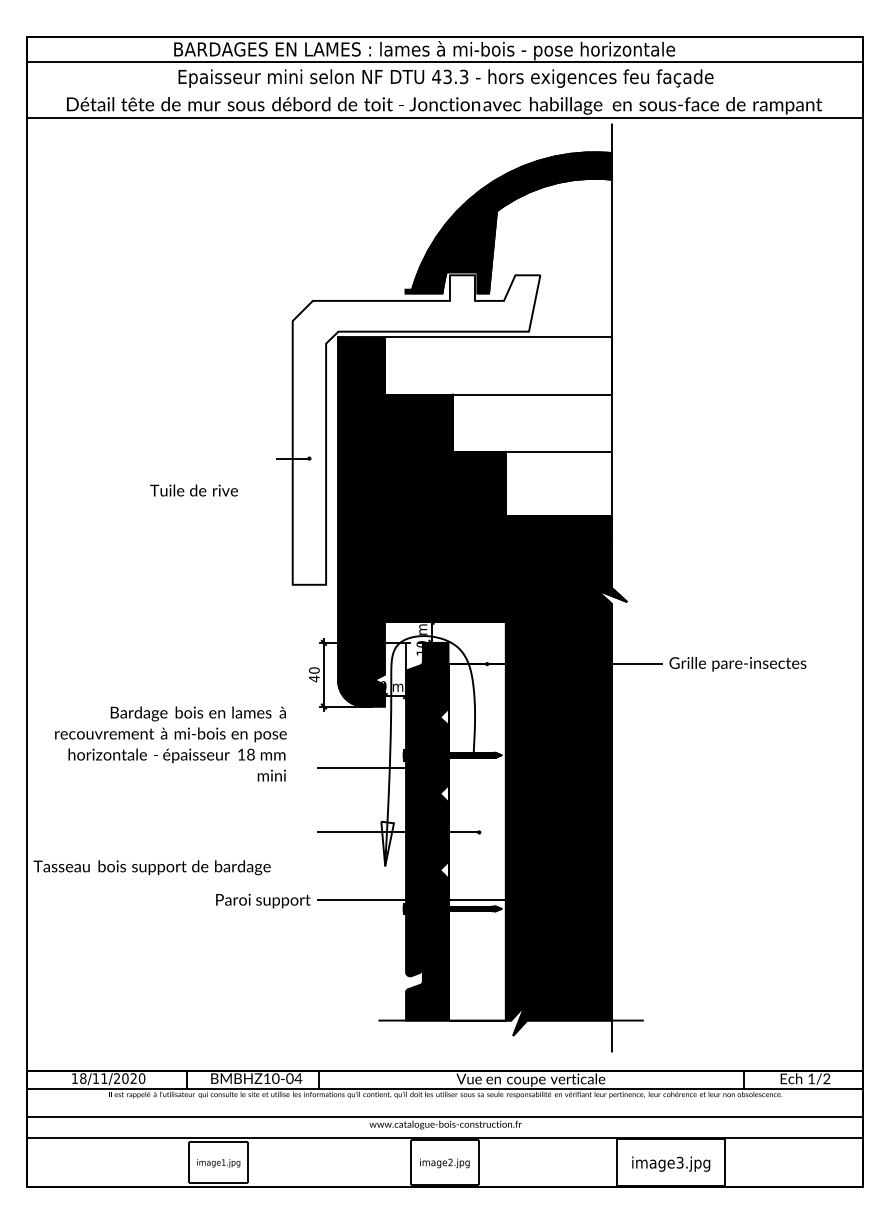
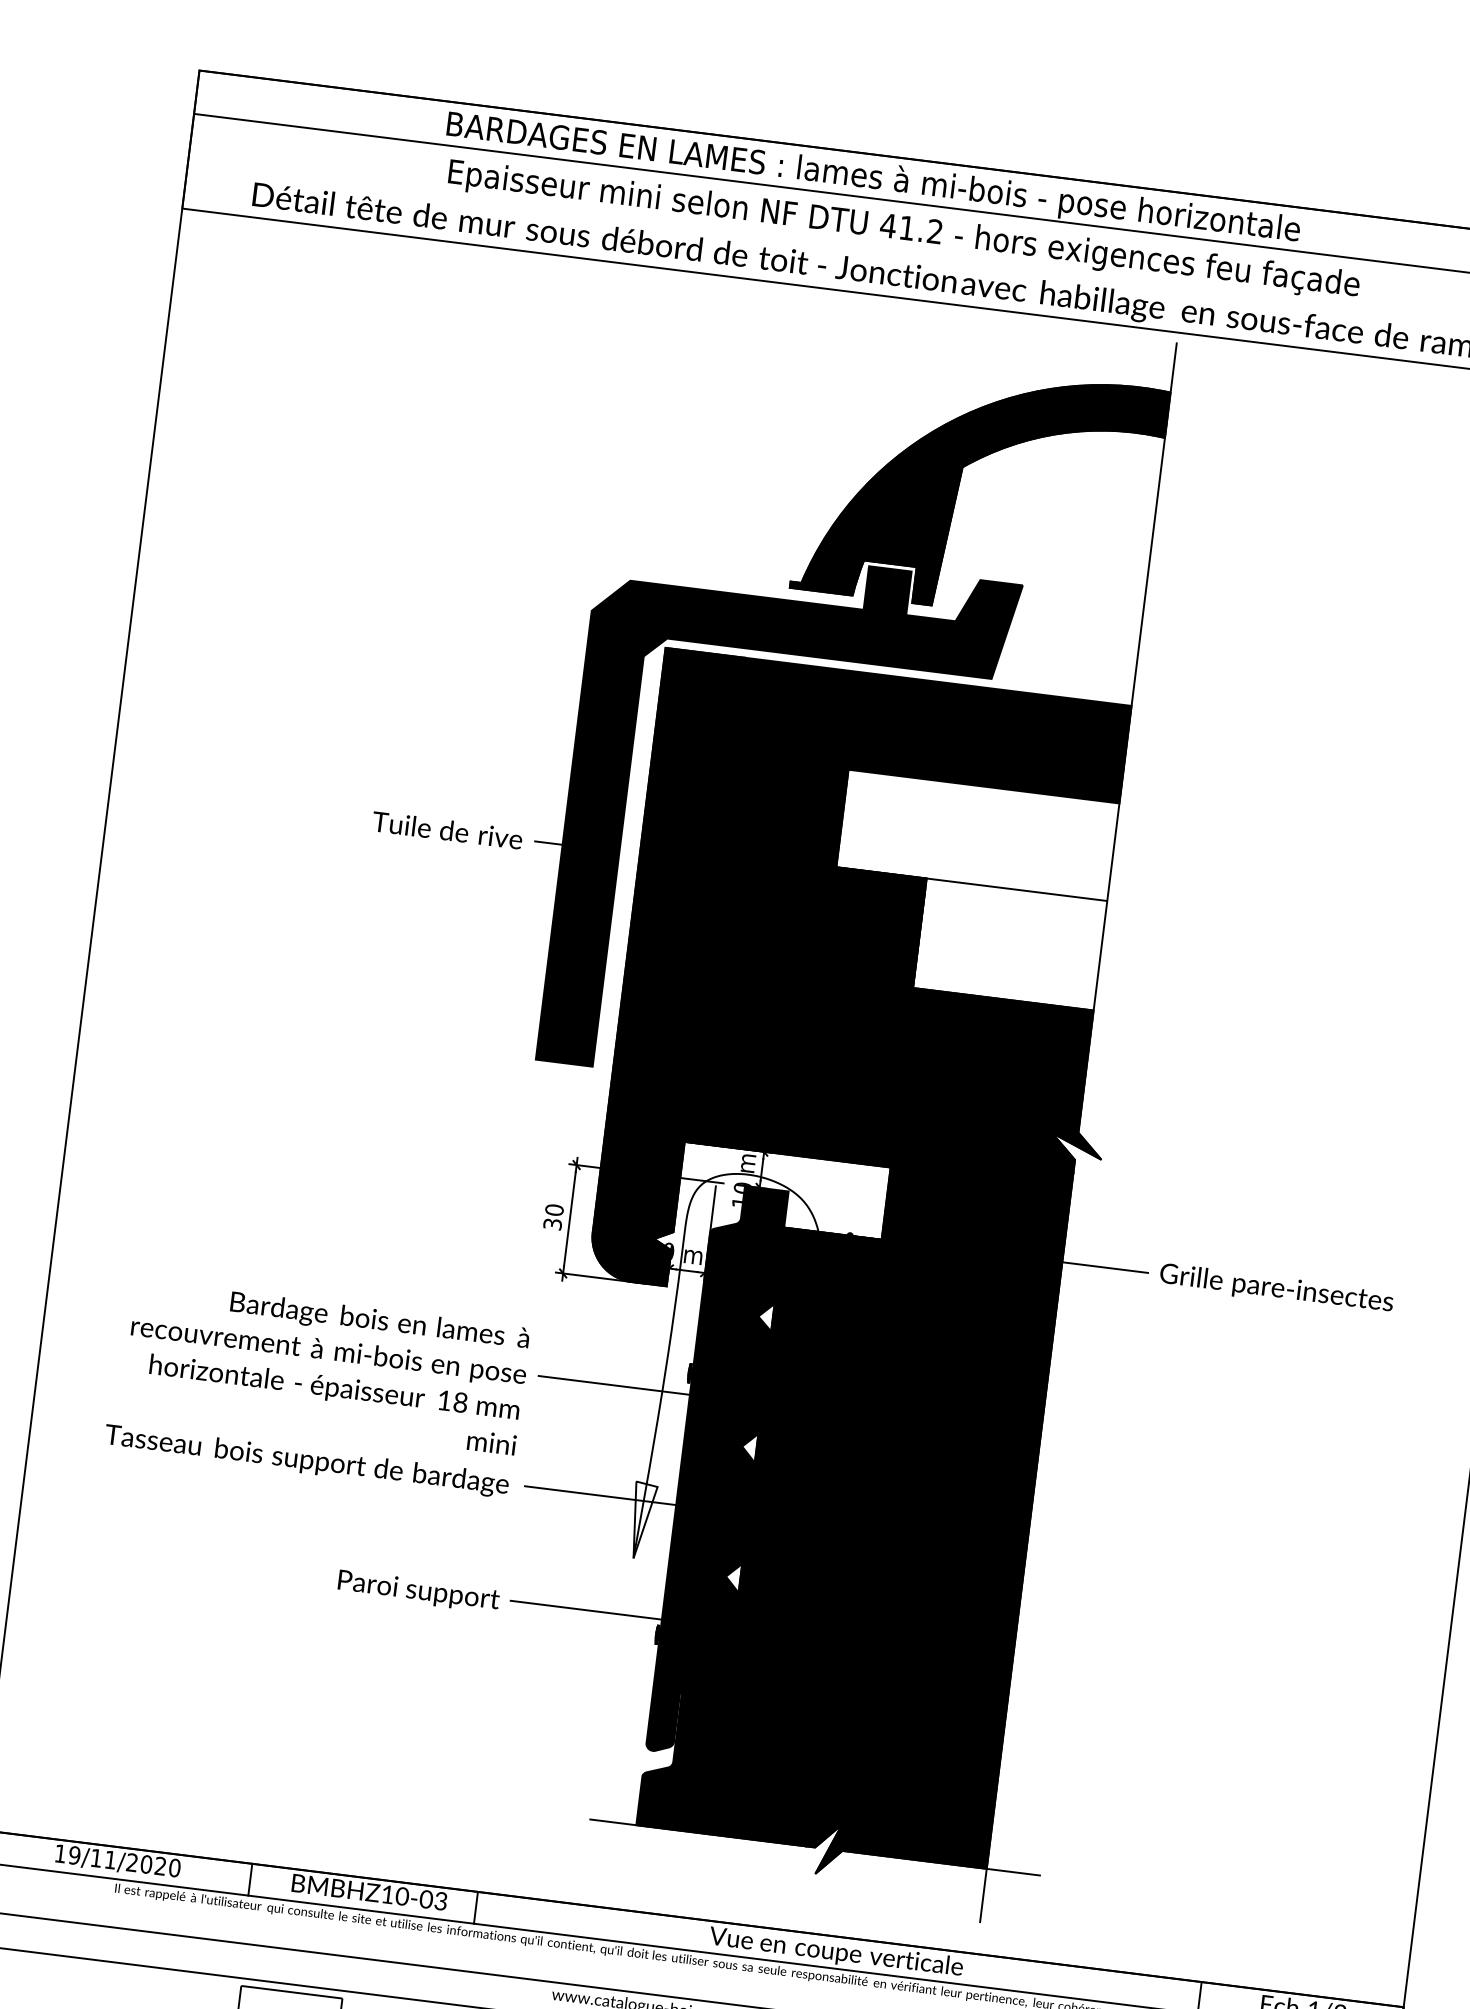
text: (455, 76) -> (920, 229), 43.3 -> 41.2
fill: (497, 365) -> (930, 729), added
fill: (416, 429) -> (779, 821), added
text: (193, 490) -> (446, 830), moved
text: (314, 678) -> (553, 1223), 40 -> 30
text: (170, 743) -> (326, 1366), moved
fill: (476, 842) -> (793, 1537), added
text: (151, 867) -> (305, 1460), moved
text: (83, 1078) -> (75, 1855), 18/11/2020 -> 19/11/2020
text: (298, 1078) -> (441, 1900), \c16711848;BMBHZ10-04 -> \c16711848;BMBHZ10-03

